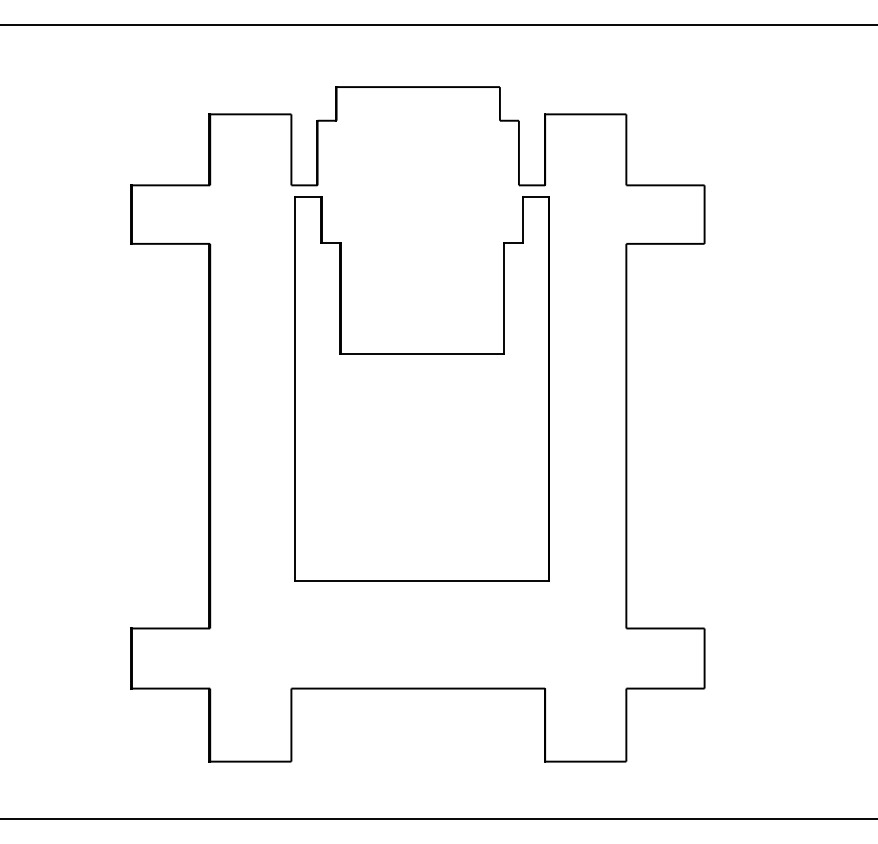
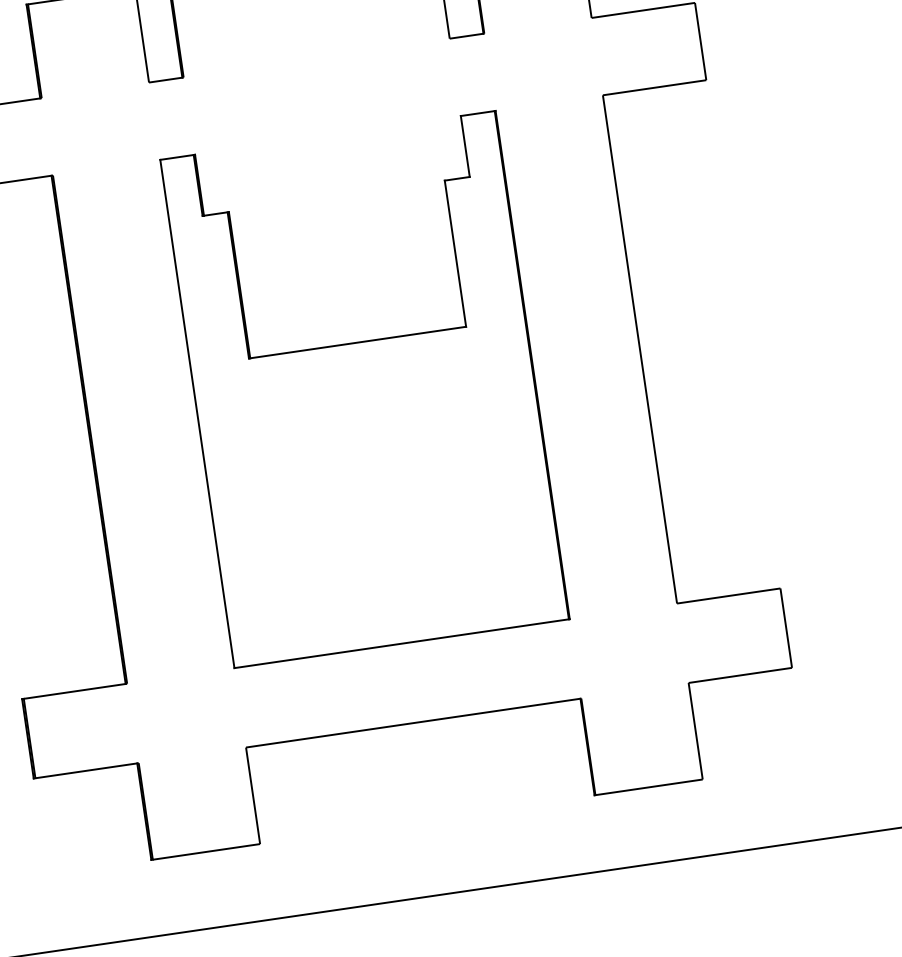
part: (421, 388) -> (363, 388), moved

